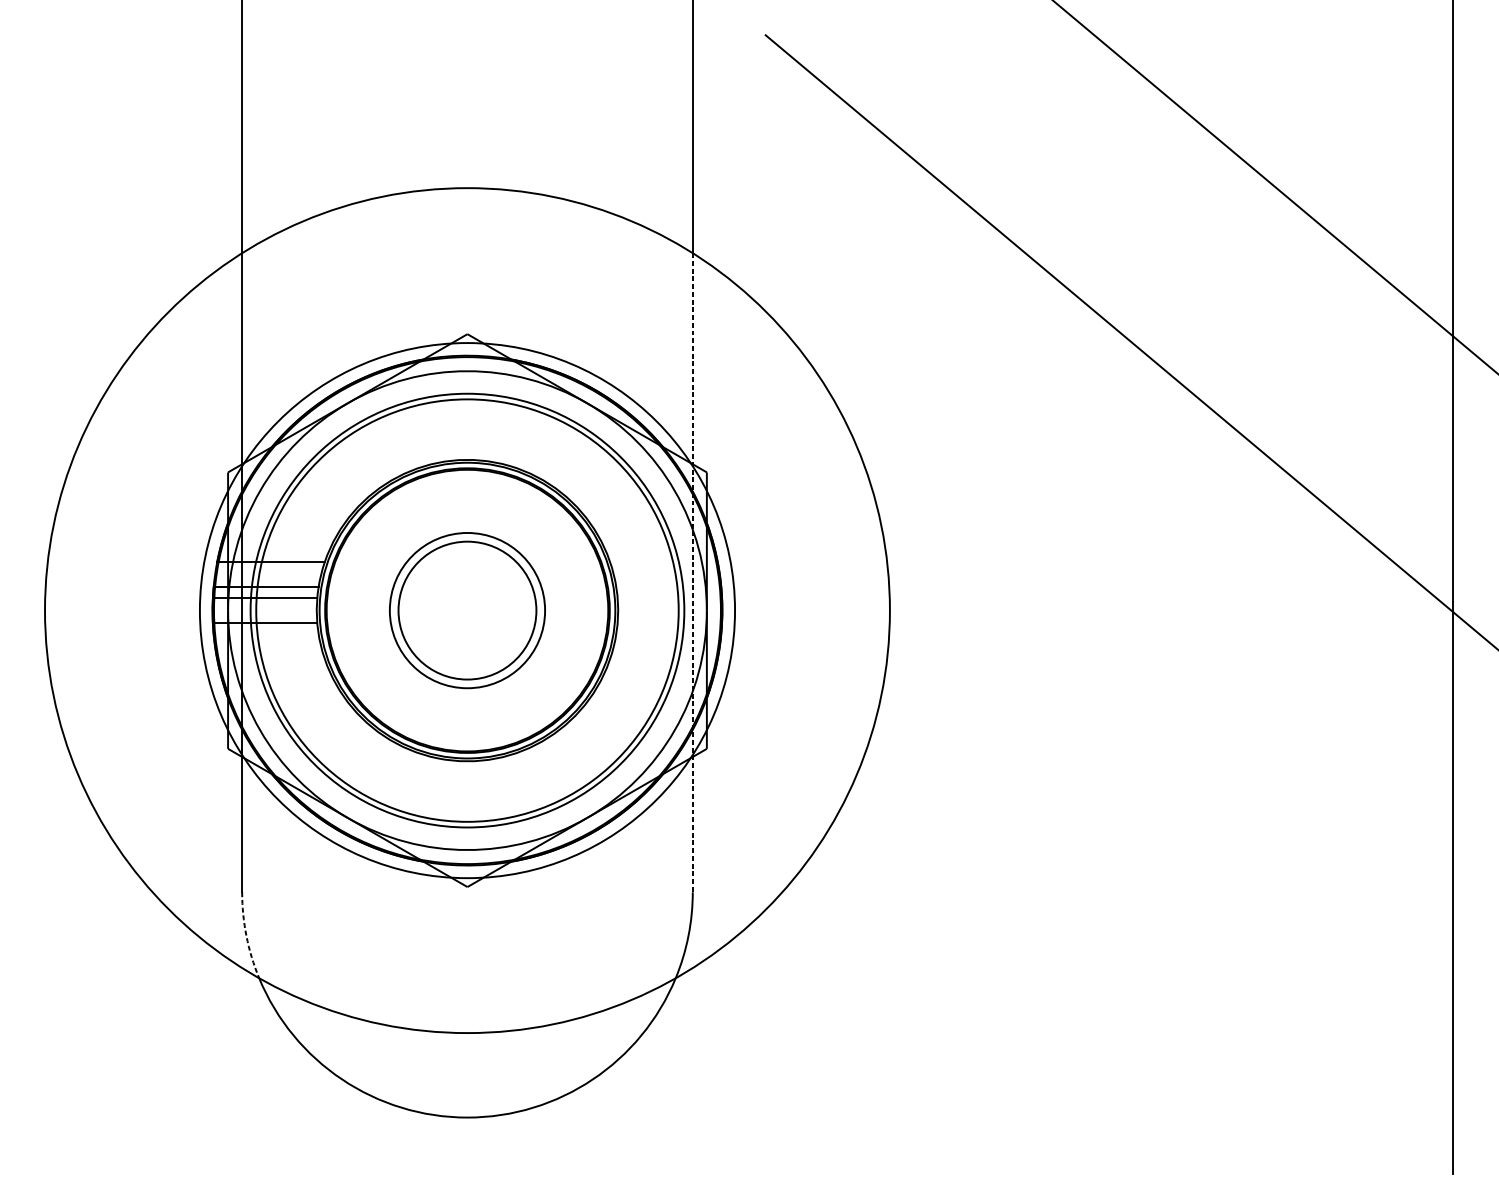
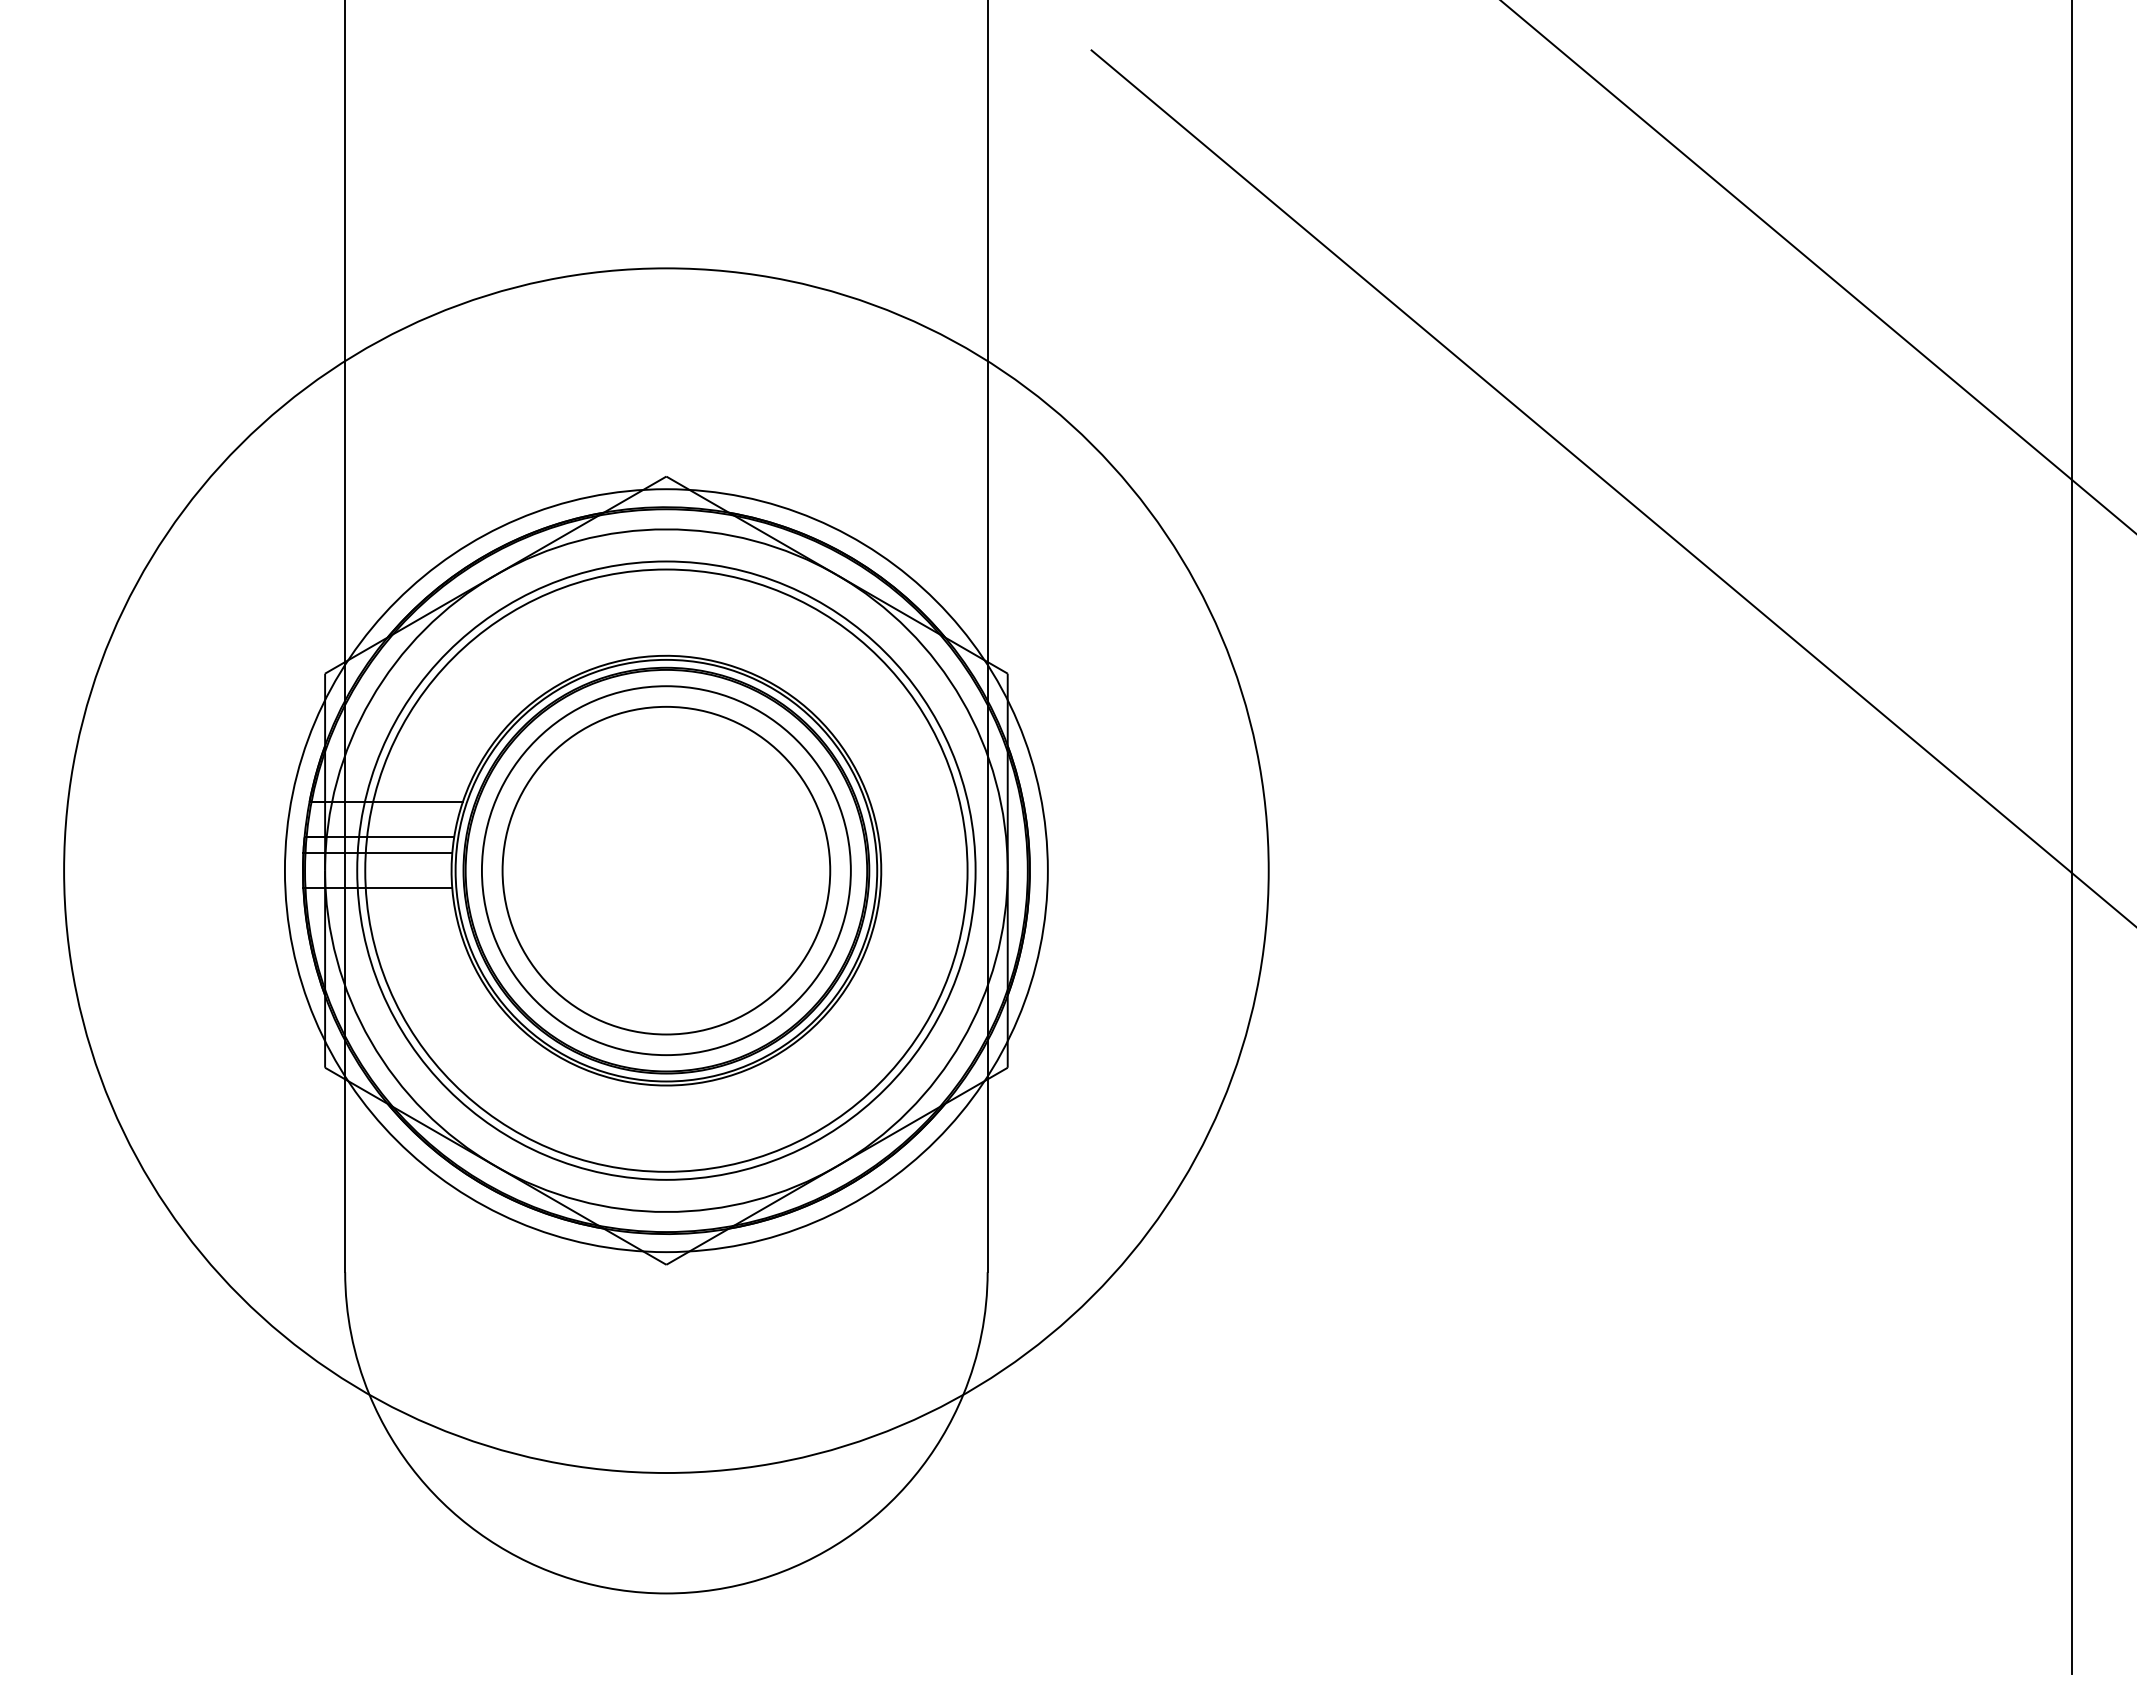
line: (692, 572) -> (987, 816), dashed -> solid
circle: (466, 610) -> (665, 870), size x1.67
circle: (467, 610) -> (666, 870), size x1.67
arc: (246, 935) -> (351, 1334), dashed -> solid

